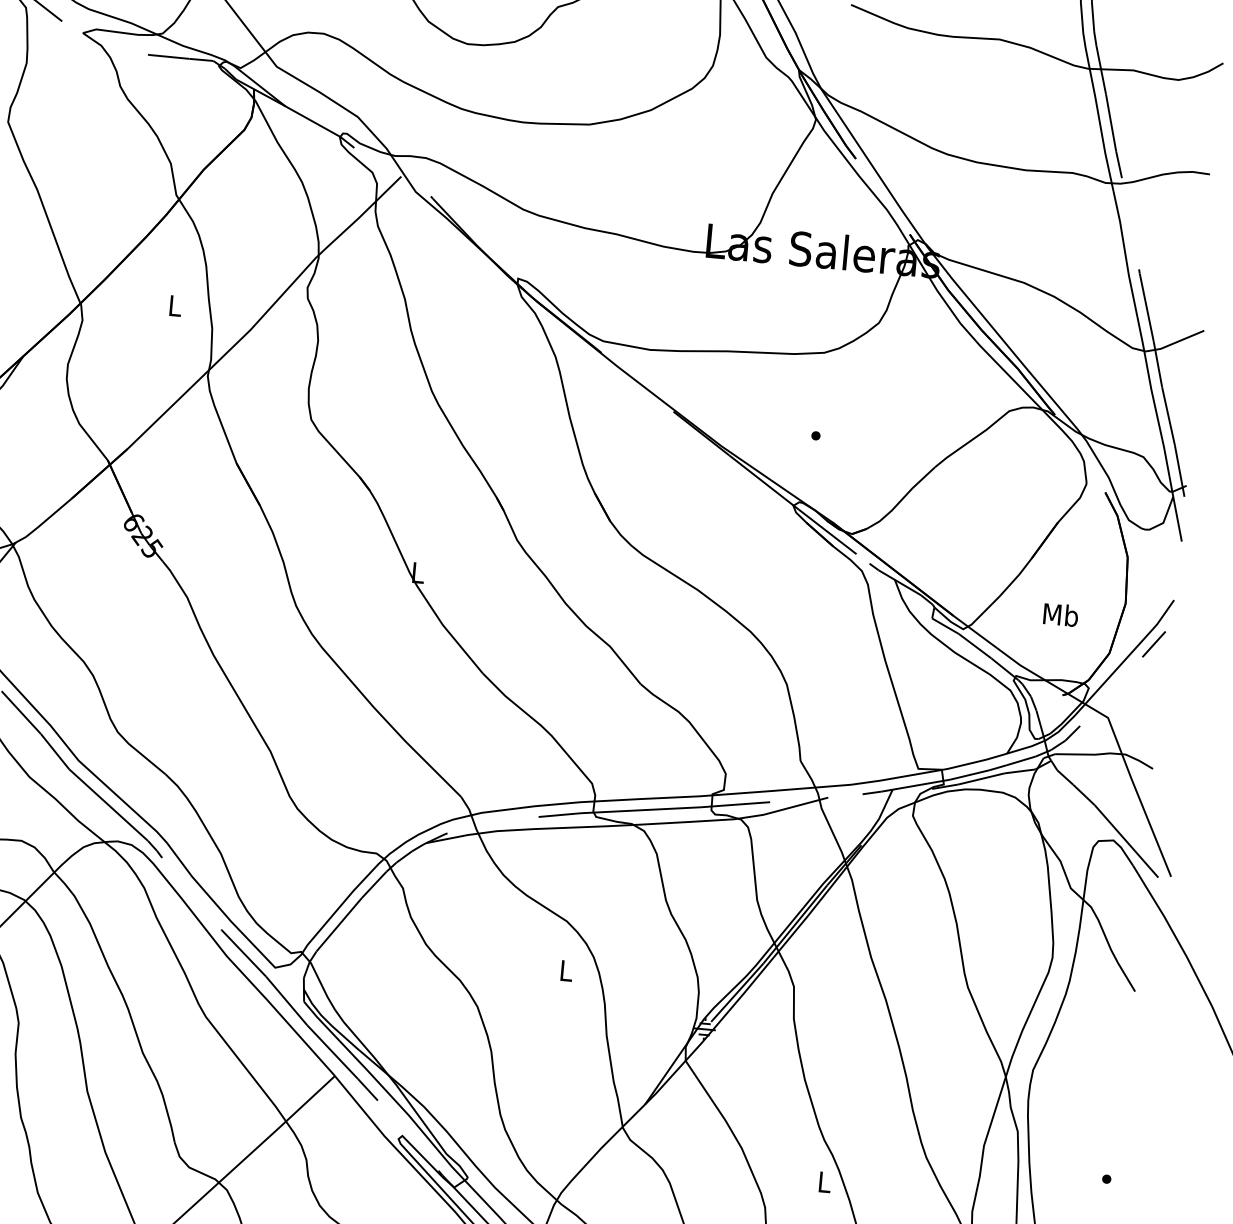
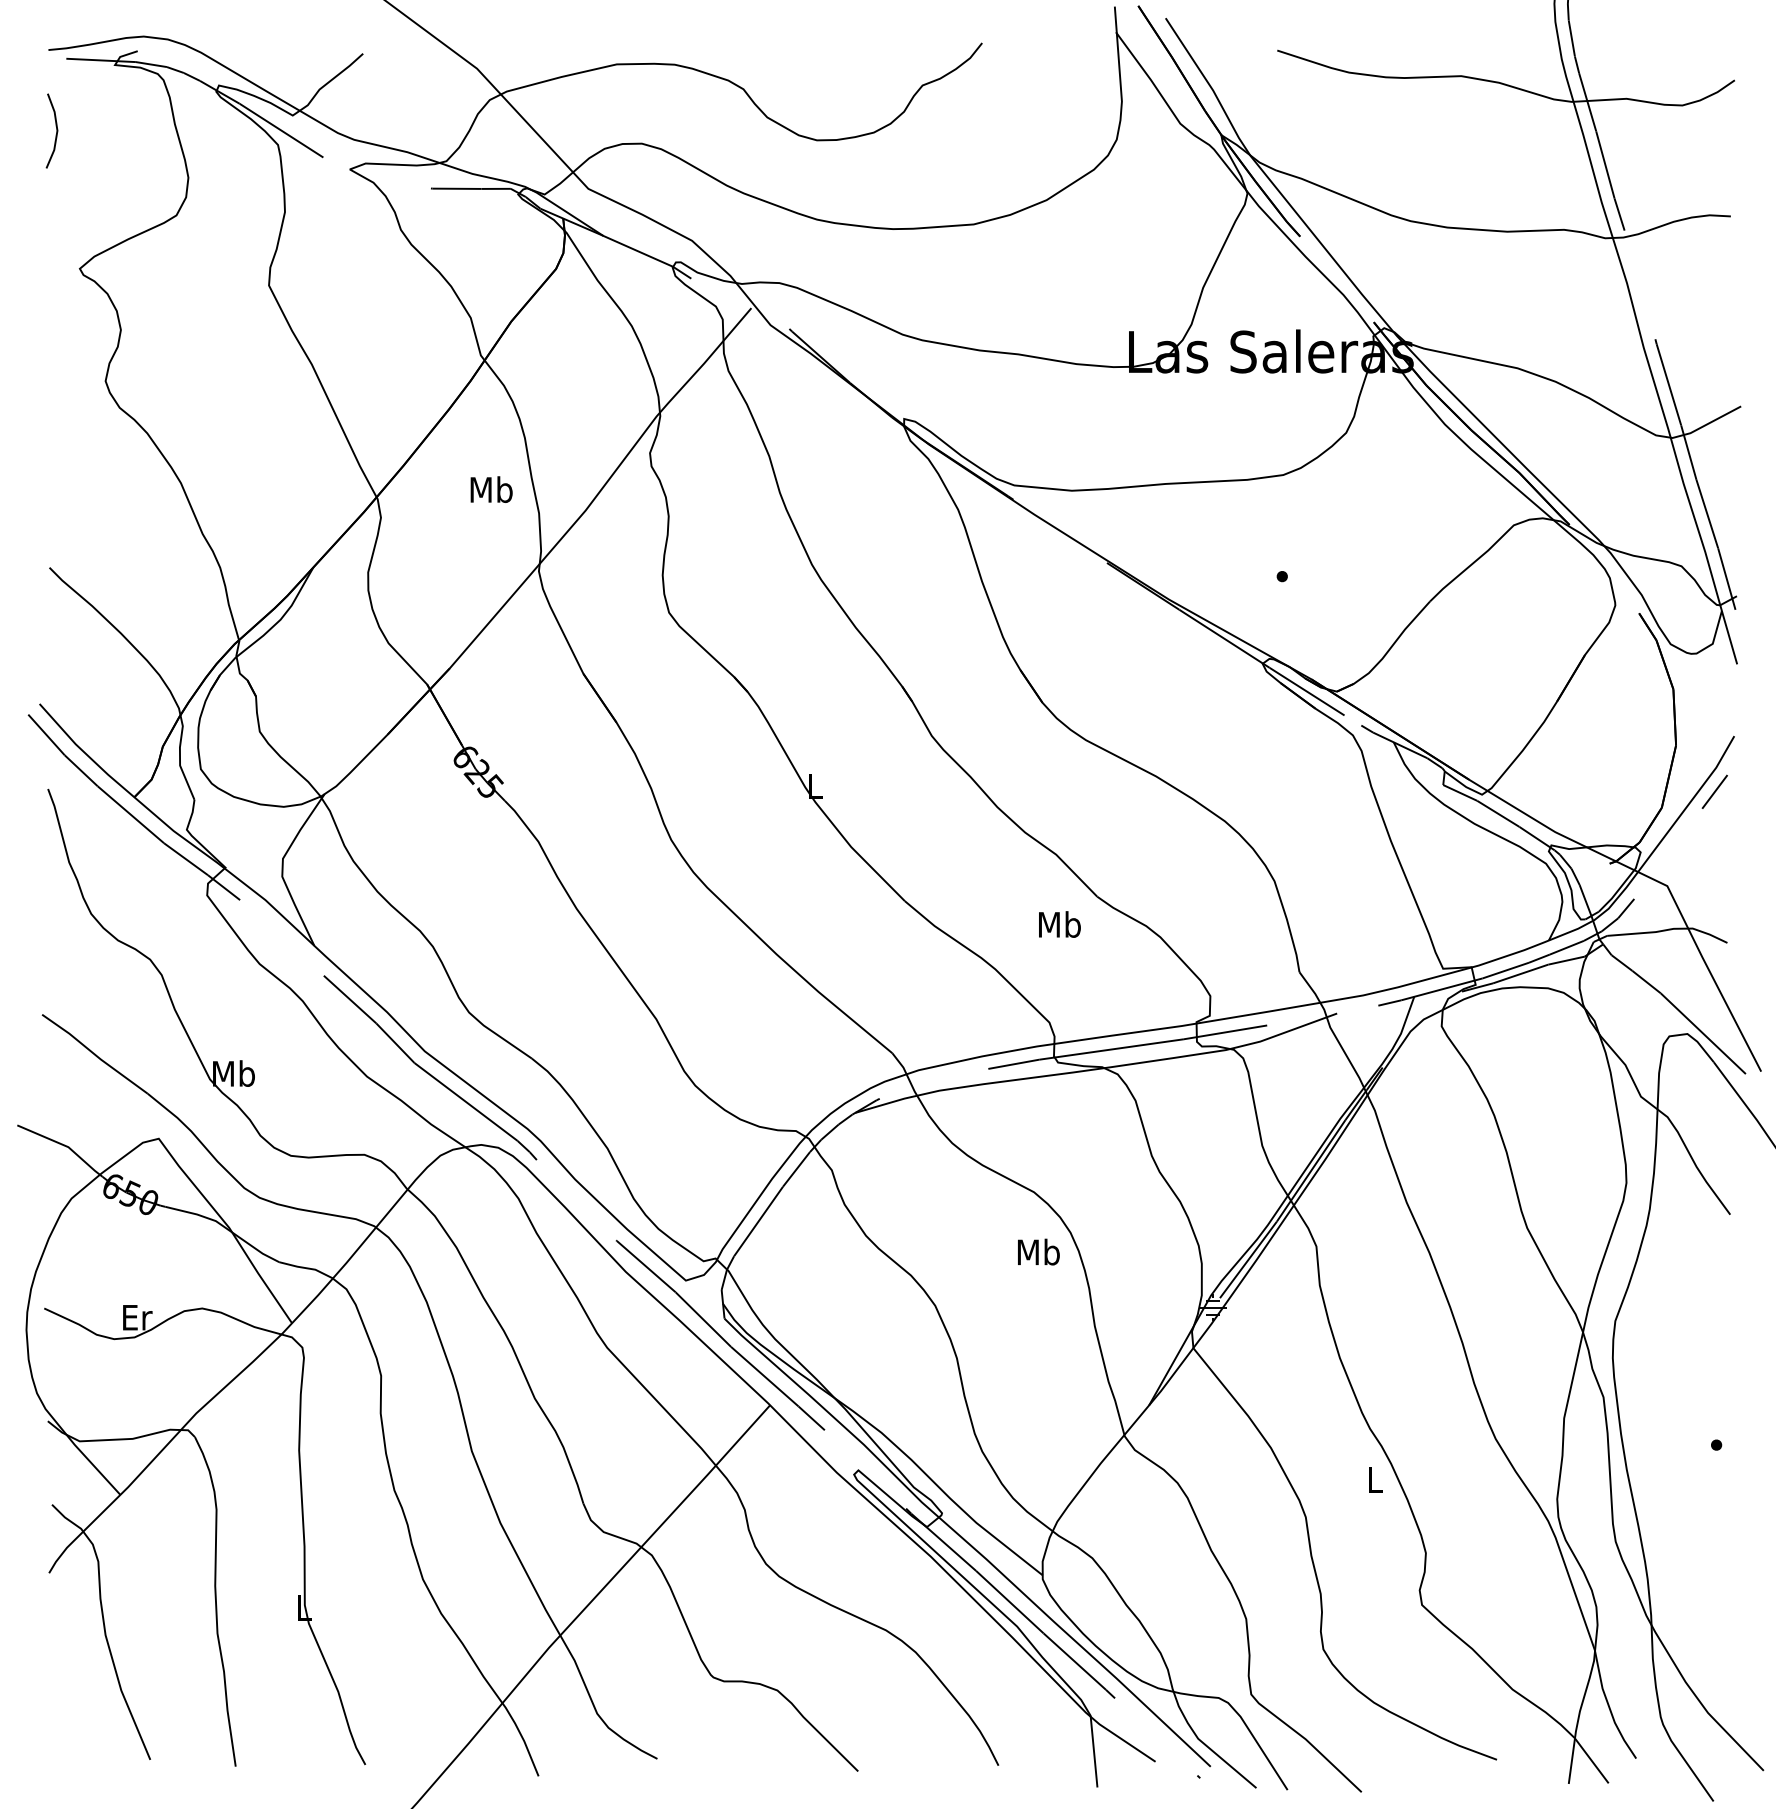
text: (175, 305) -> (491, 489), L -> Mb
text: (1060, 614) -> (1059, 924), moved
text: (566, 970) -> (1038, 1251), L -> Mb

